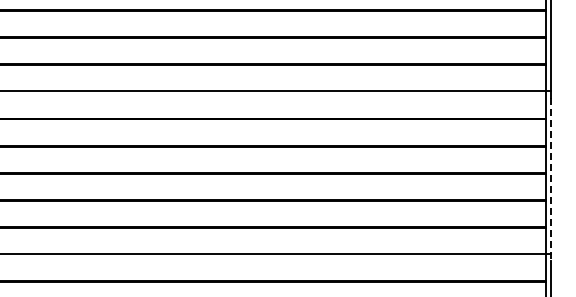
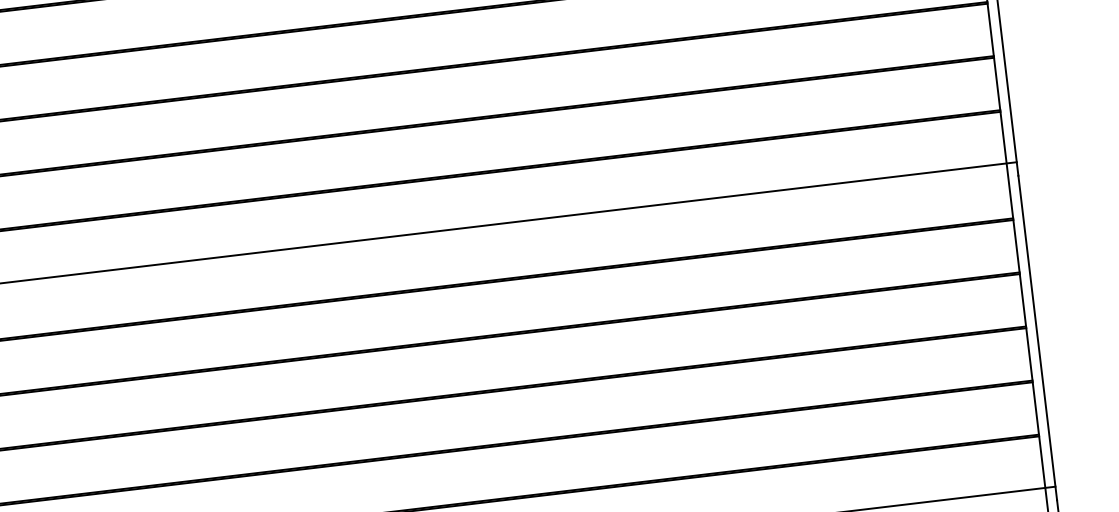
line: (551, 179) -> (1037, 338), dashed -> solid

